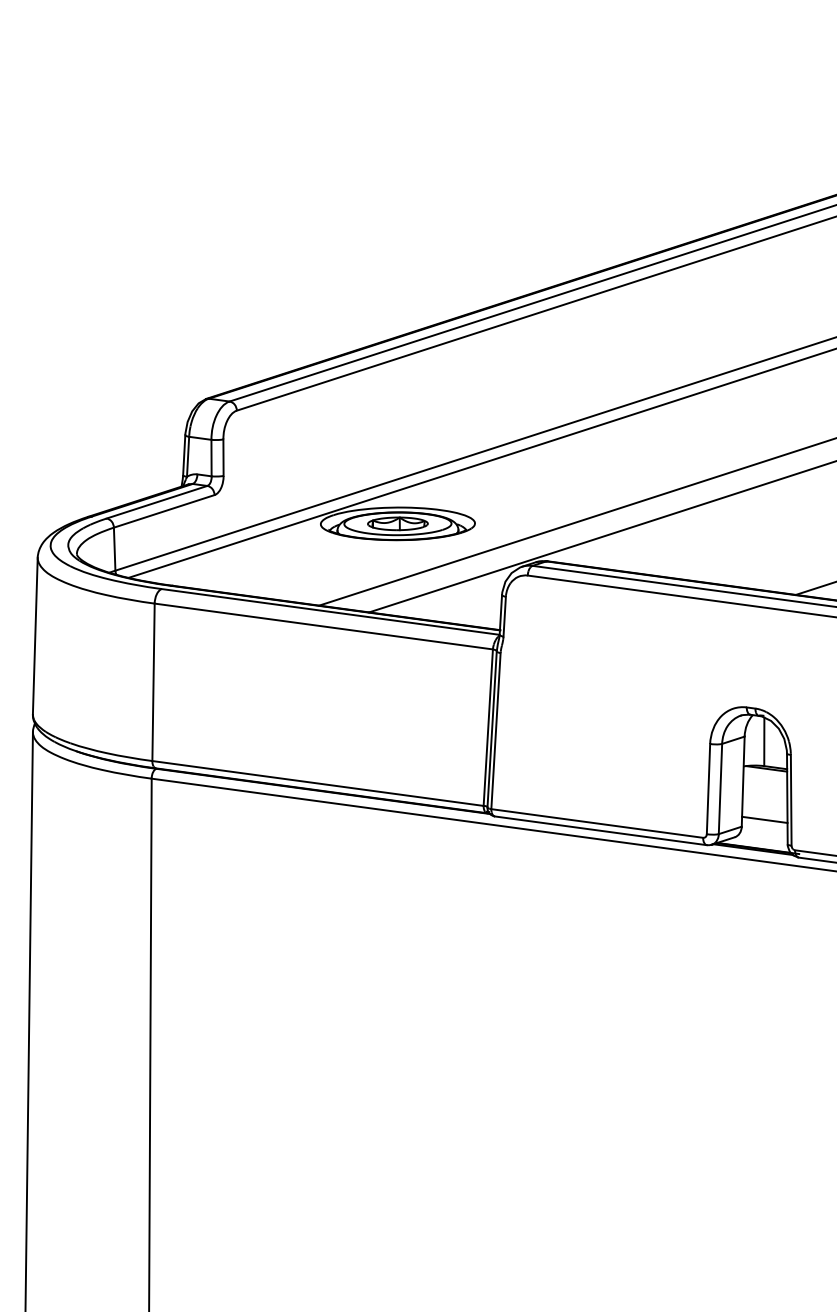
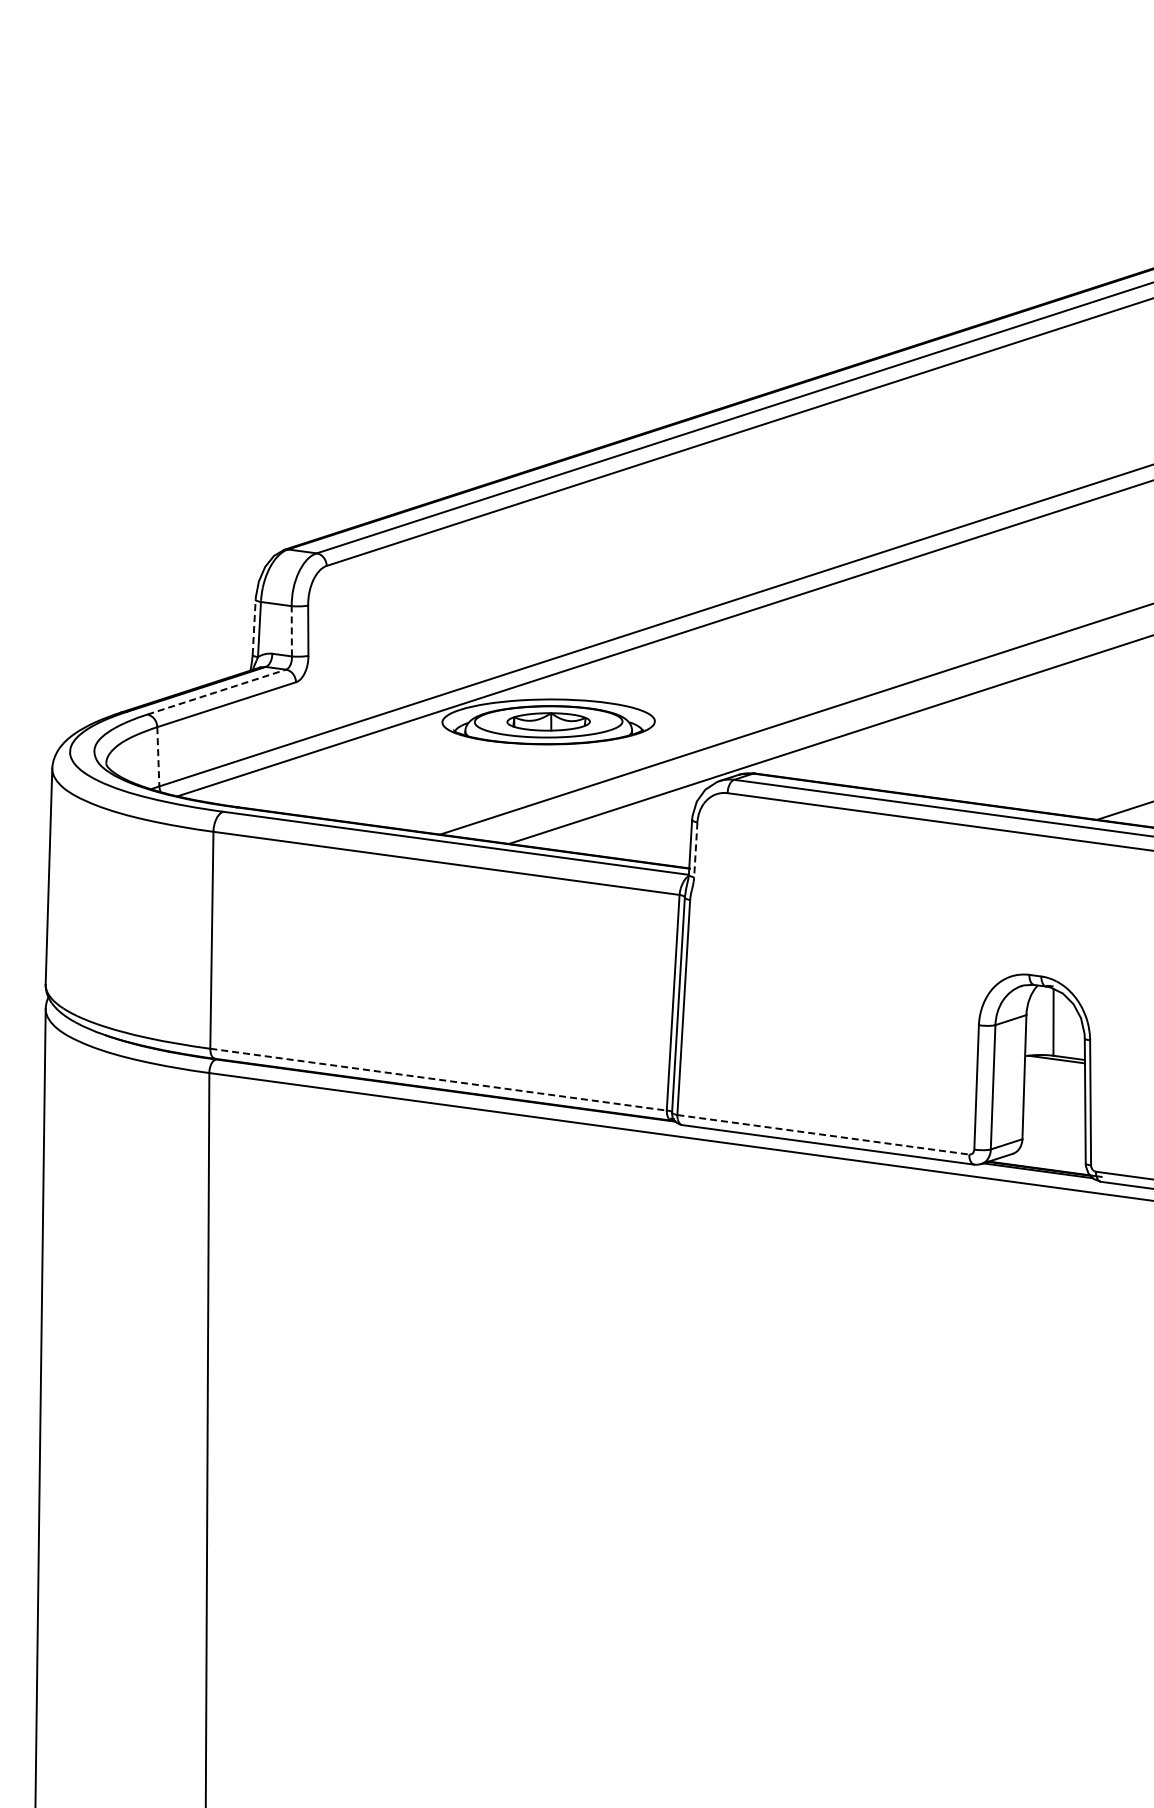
line: (184, 455) -> (254, 627), solid -> dashed
line: (211, 457) -> (291, 630), solid -> dashed
line: (156, 502) -> (216, 692), solid -> dashed
line: (114, 548) -> (158, 756), solid -> dashed
line: (504, 617) -> (695, 850), solid -> dashed
line: (318, 783) -> (439, 1079), solid -> dashed
line: (764, 819) -> (1053, 1129), removed
line: (597, 823) -> (823, 1134), solid -> dashed

